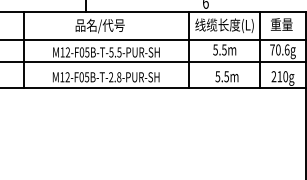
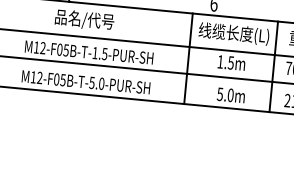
text: (215, 49) -> (220, 61), 5.5m -> 1.5m
text: (111, 52) -> (95, 53), M12-F05B-T-5.5-PUR-SH -> M12-F05B-T-1.5-PUR-SH
text: (226, 76) -> (230, 95), 5.5m -> 5.0m
text: (115, 77) -> (97, 83), M12-F05B-T-2.8-PUR-SH -> M12-F05B-T-5.0-PUR-SH

